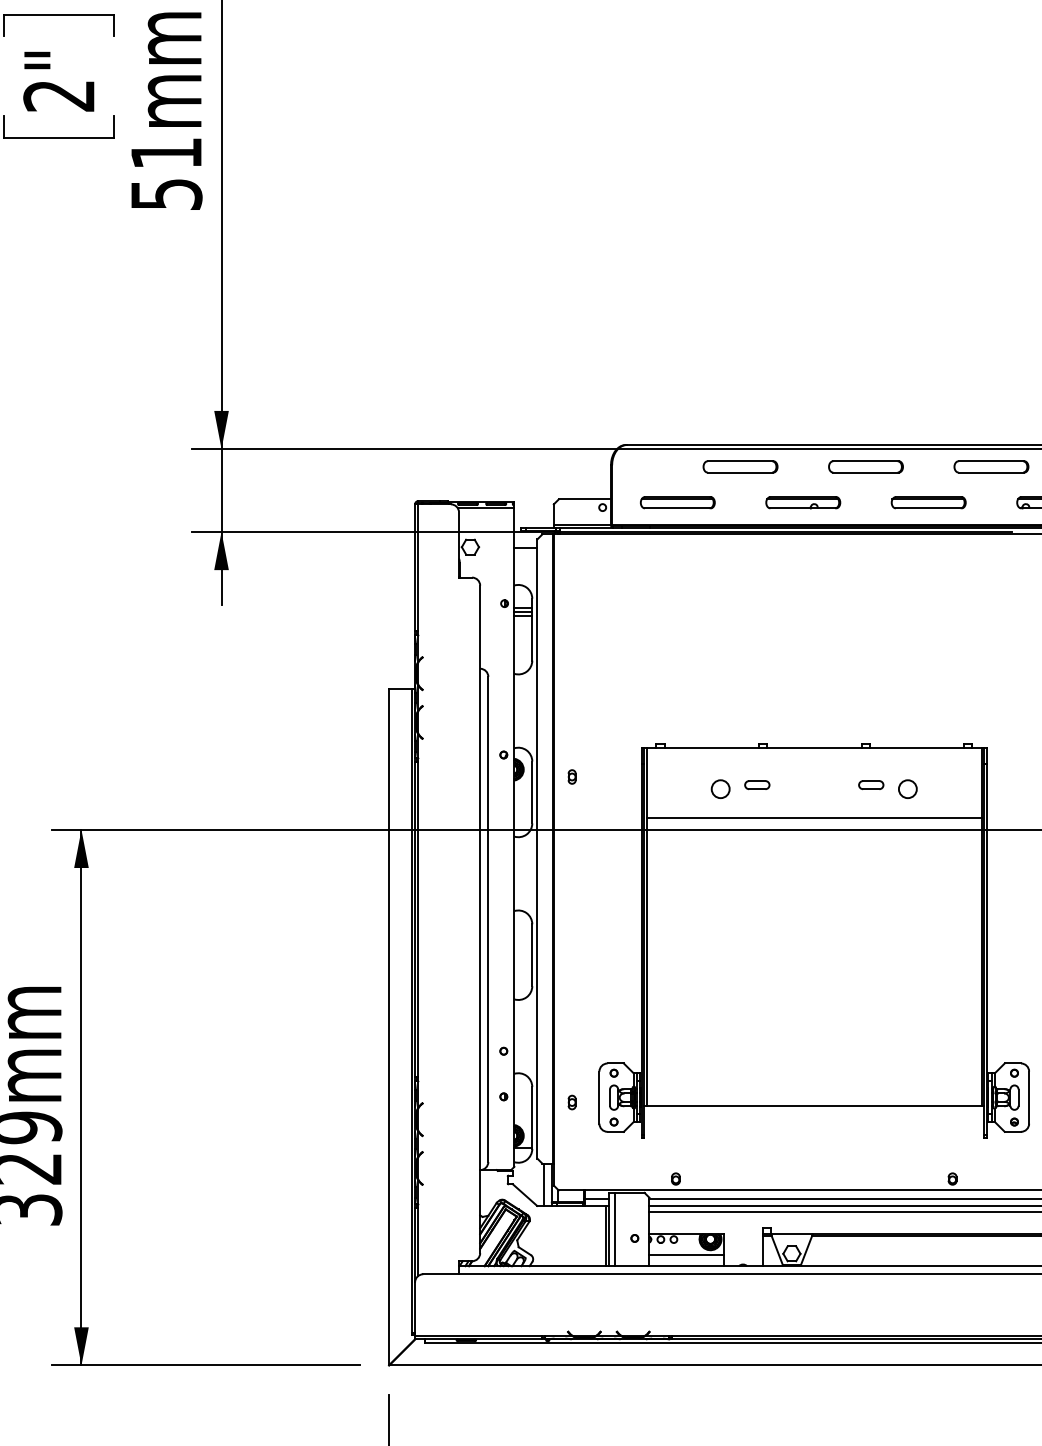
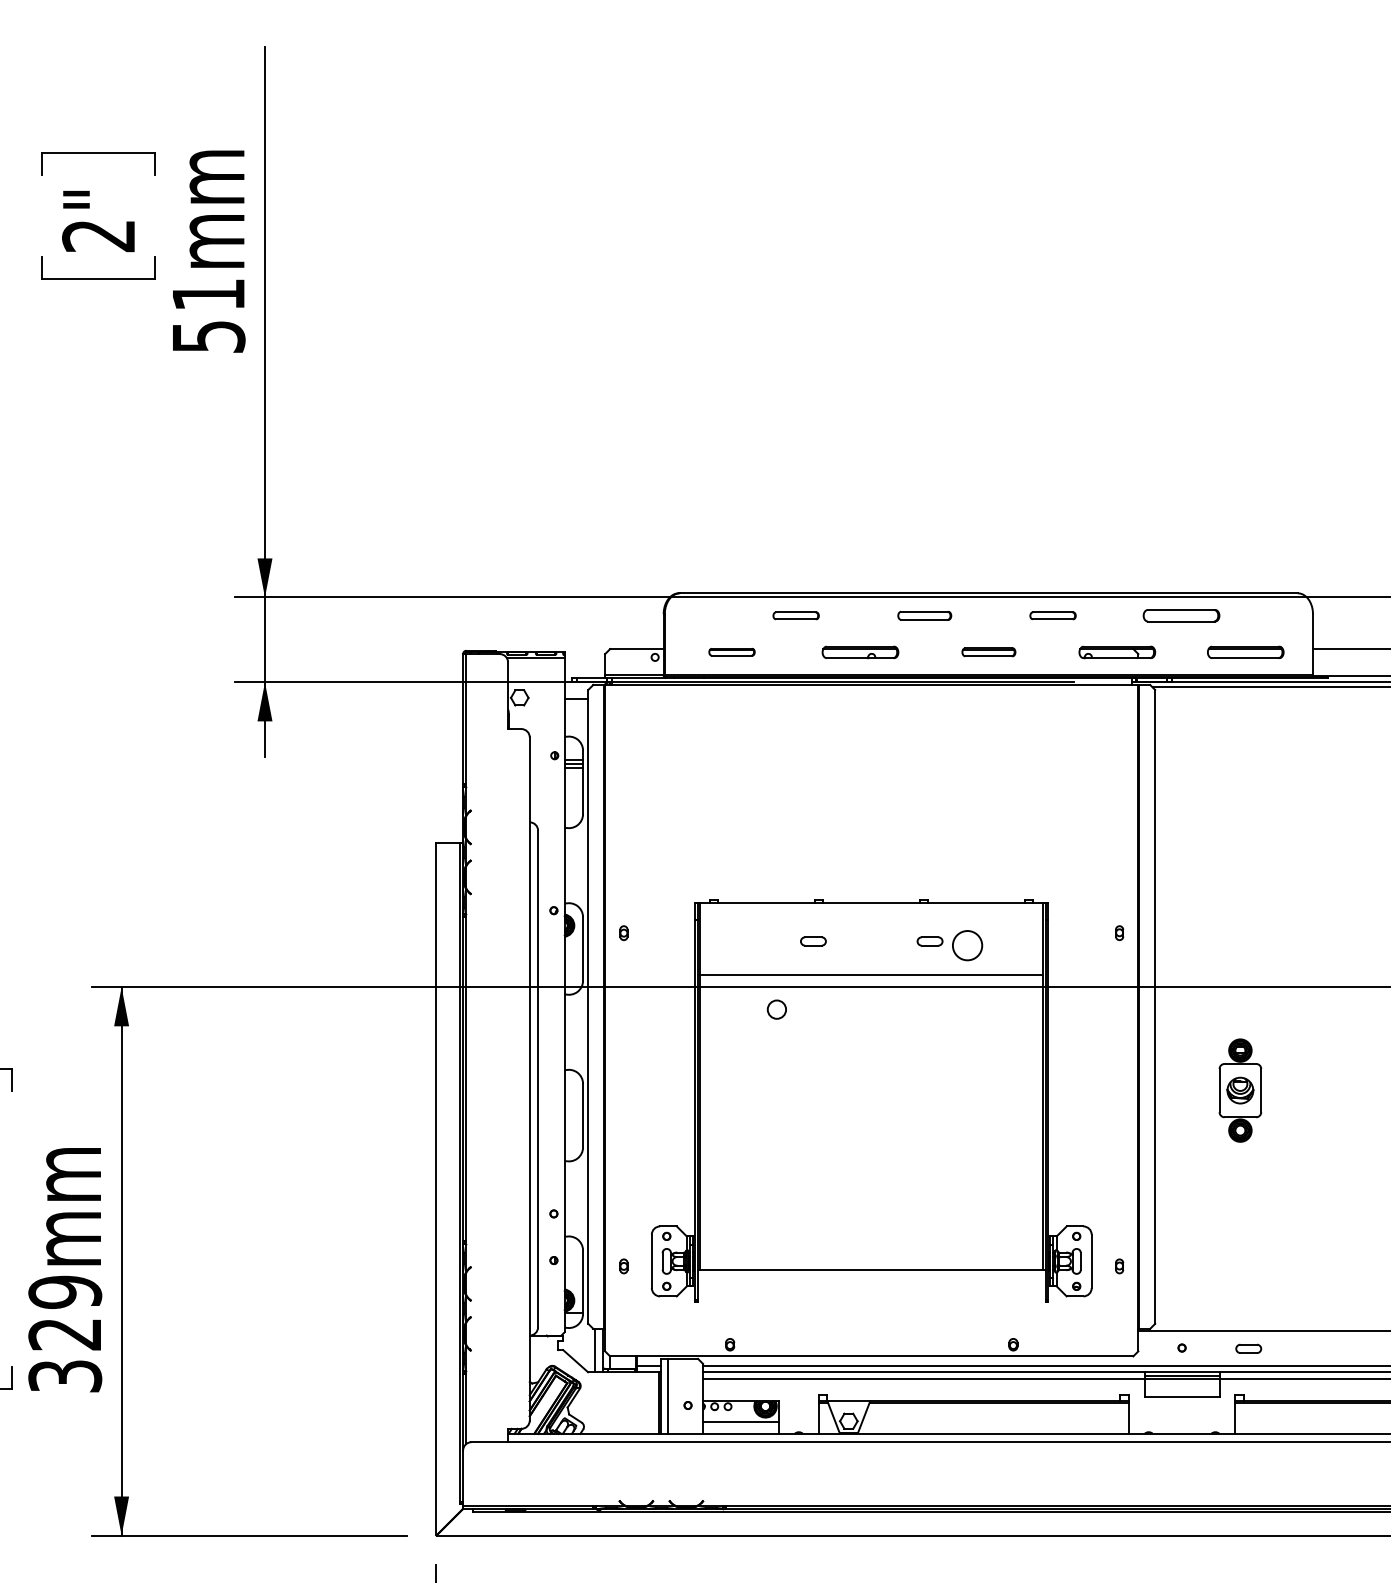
part: (739, 466) -> (795, 615), size x0.6
part: (865, 466) -> (924, 615), size x0.7
part: (990, 466) -> (1052, 615), size x0.6
part: (677, 501) -> (731, 651), size x0.6
part: (928, 501) -> (988, 651), size x0.7
circle: (720, 789) -> (776, 1009), moved
circle: (907, 789) -> (967, 945), size x1.6

